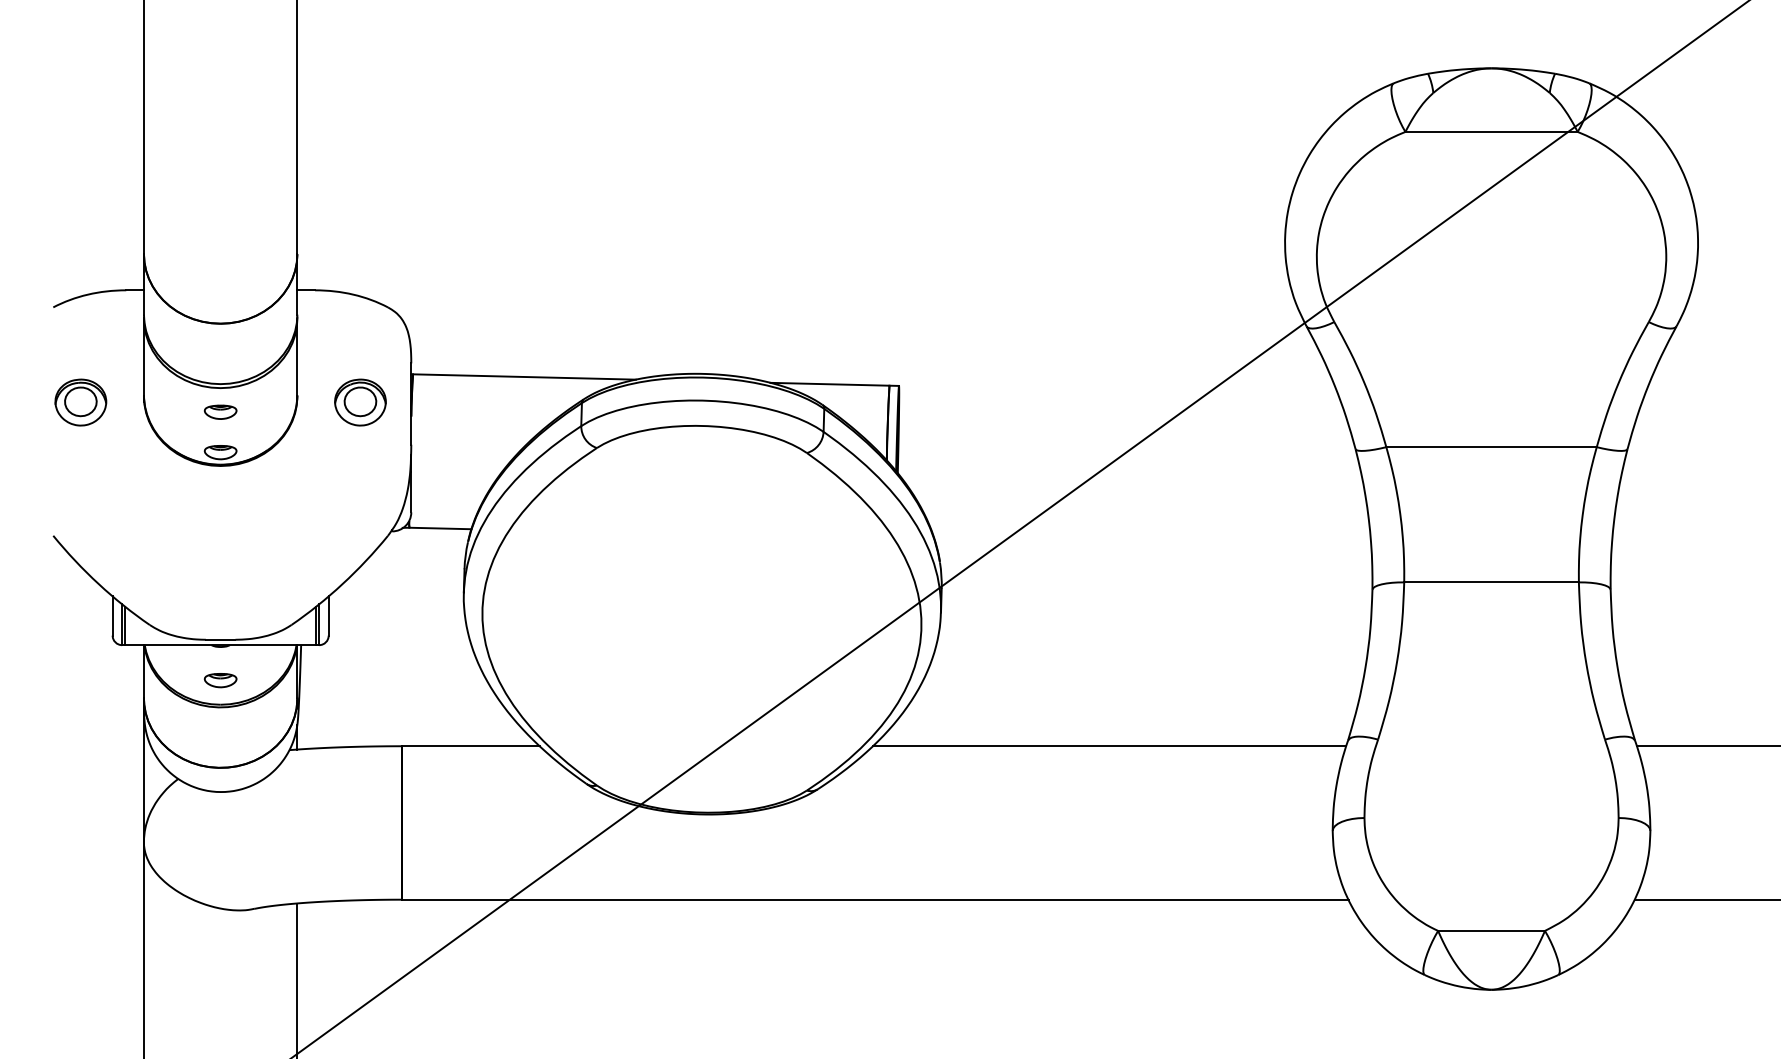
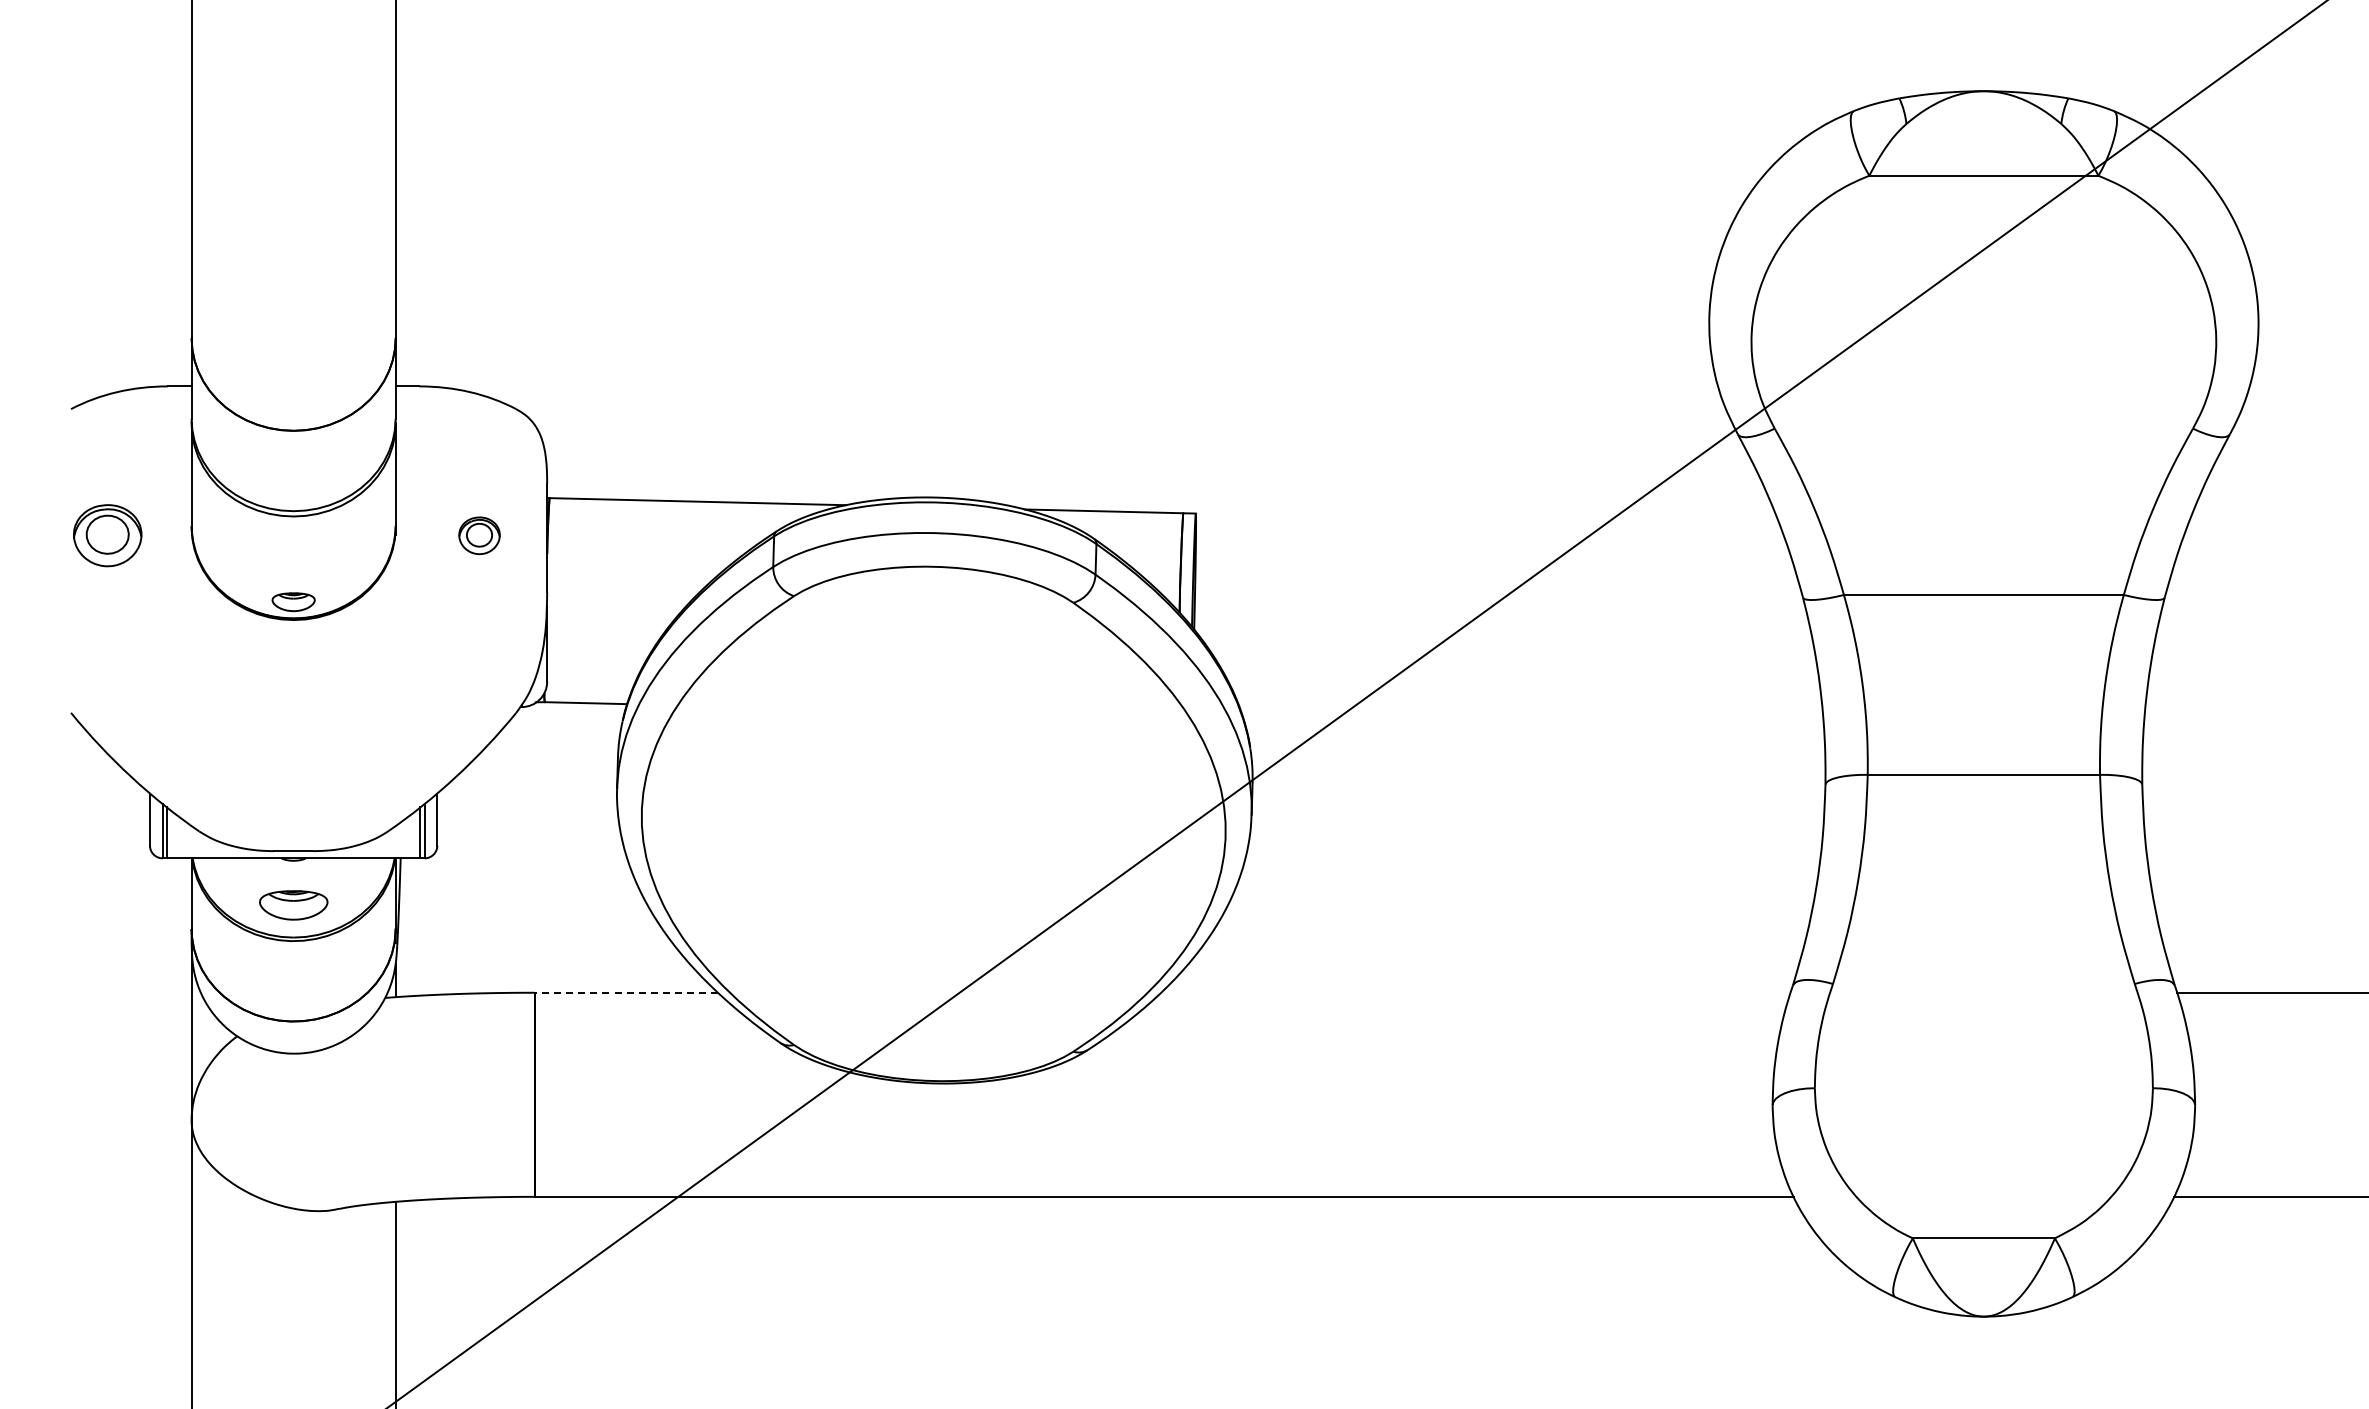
part: (360, 402) -> (479, 535), size x0.6
part: (220, 412) -> (293, 548), removed
part: (220, 680) -> (293, 905), size x1.6
line: (470, 746) -> (626, 992), solid -> dashed
line: (1109, 746) -> (1475, 992), removed

